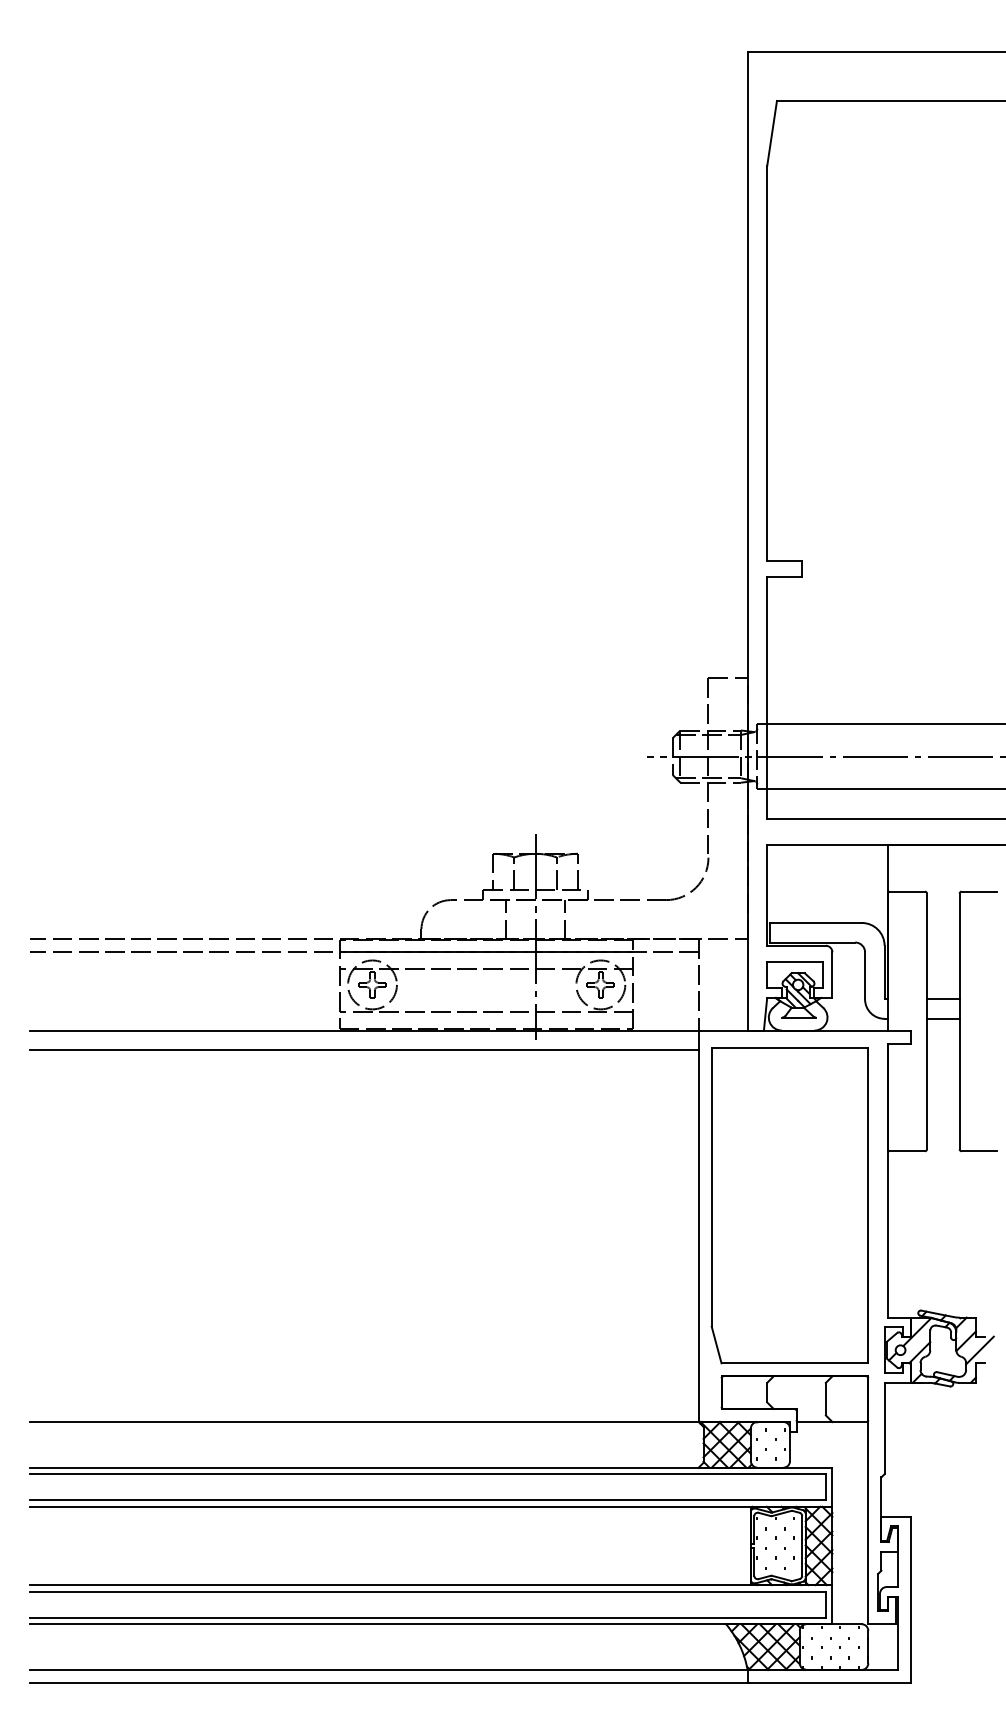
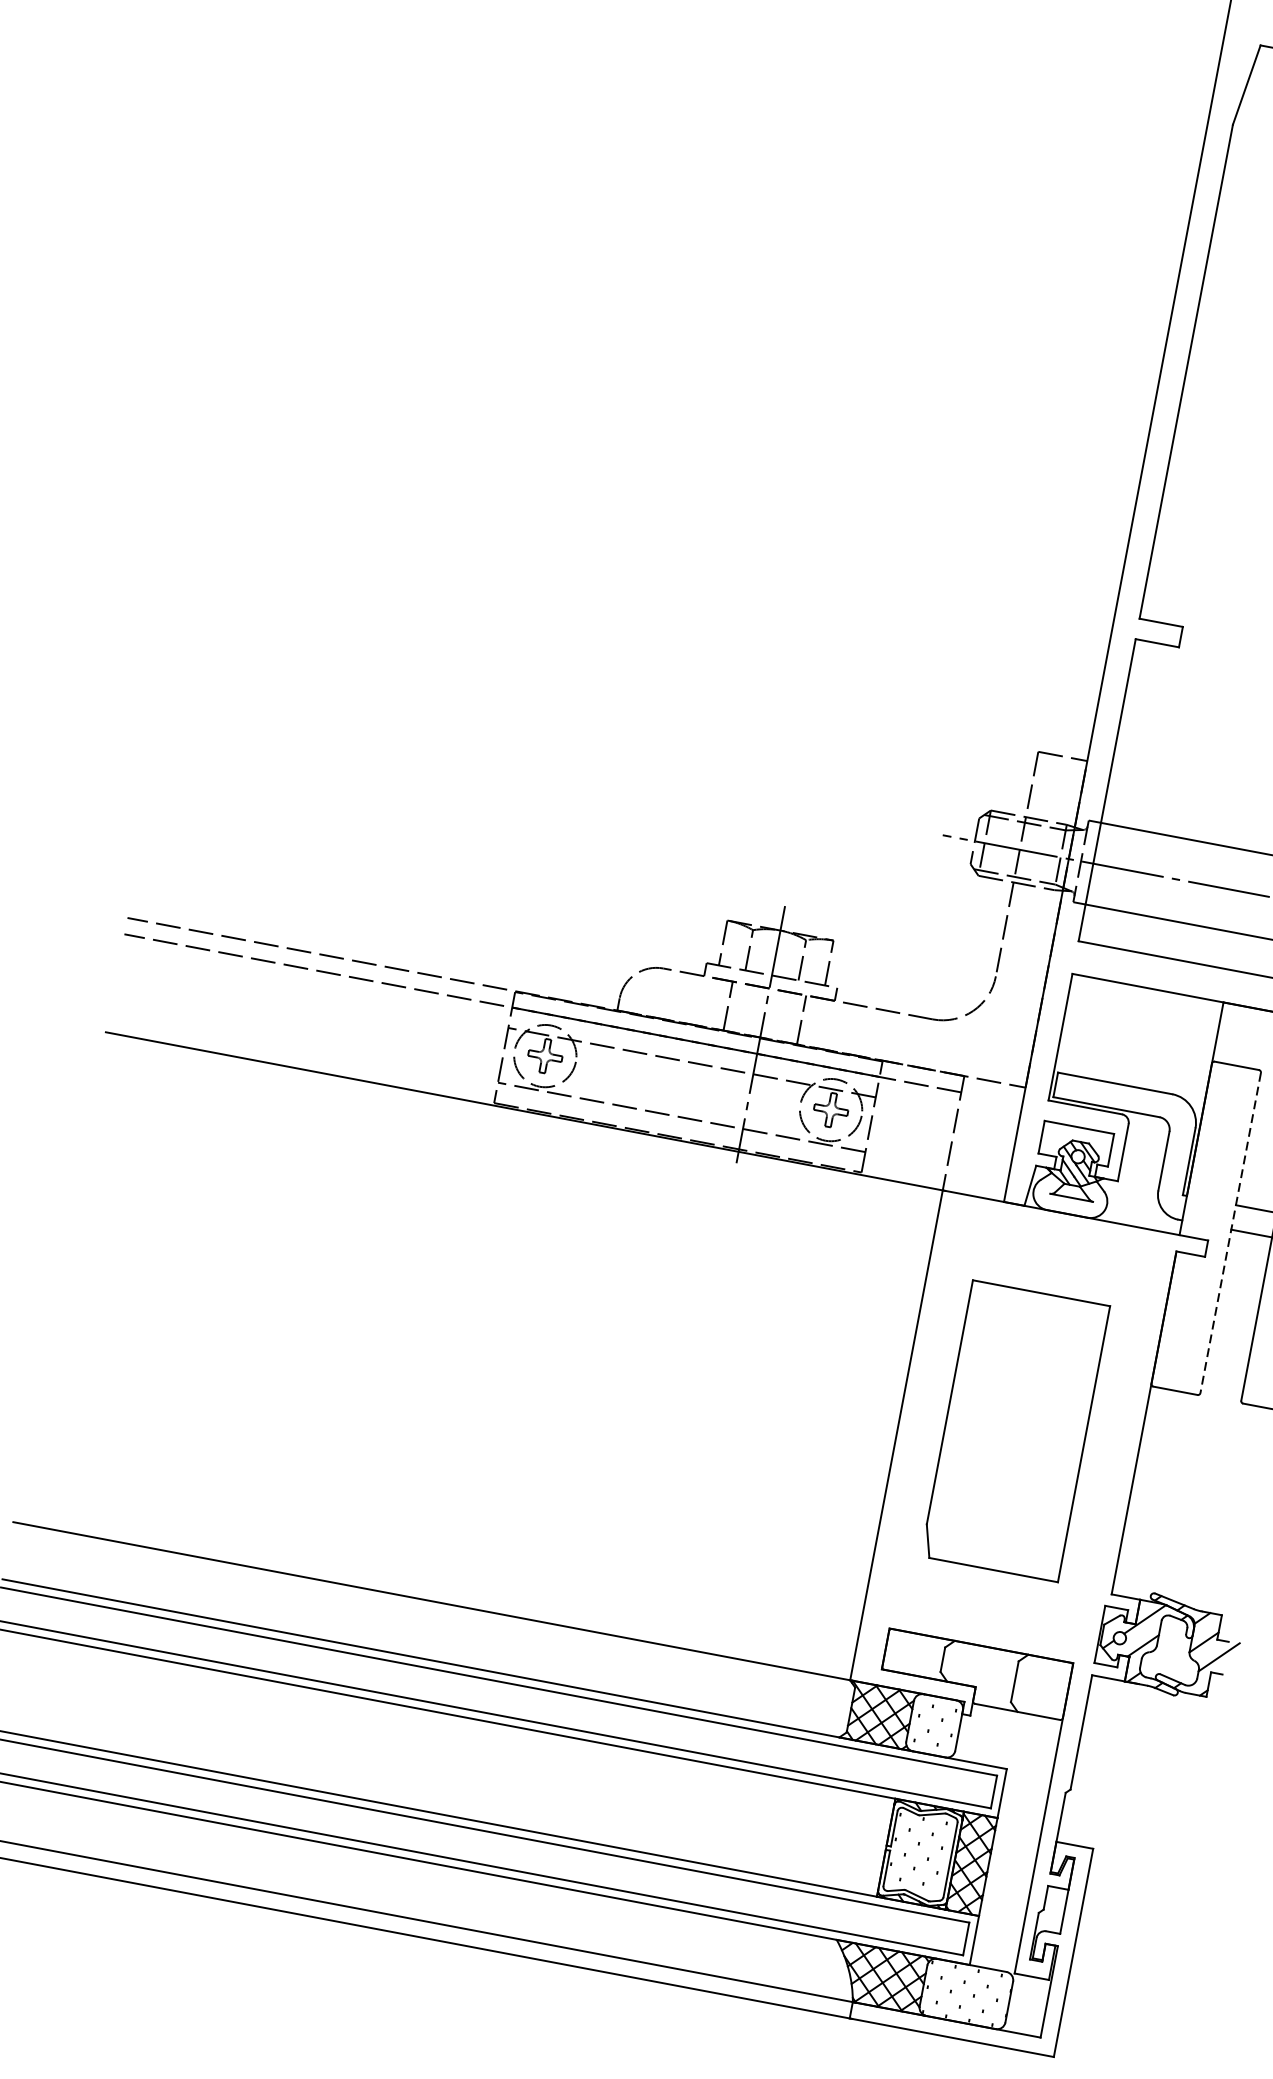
line: (927, 1021) -> (1231, 1233), solid -> dashed
line: (364, 1050) -> (519, 1136), removed
part: (789, 1205) -> (1015, 1430), size x0.7

